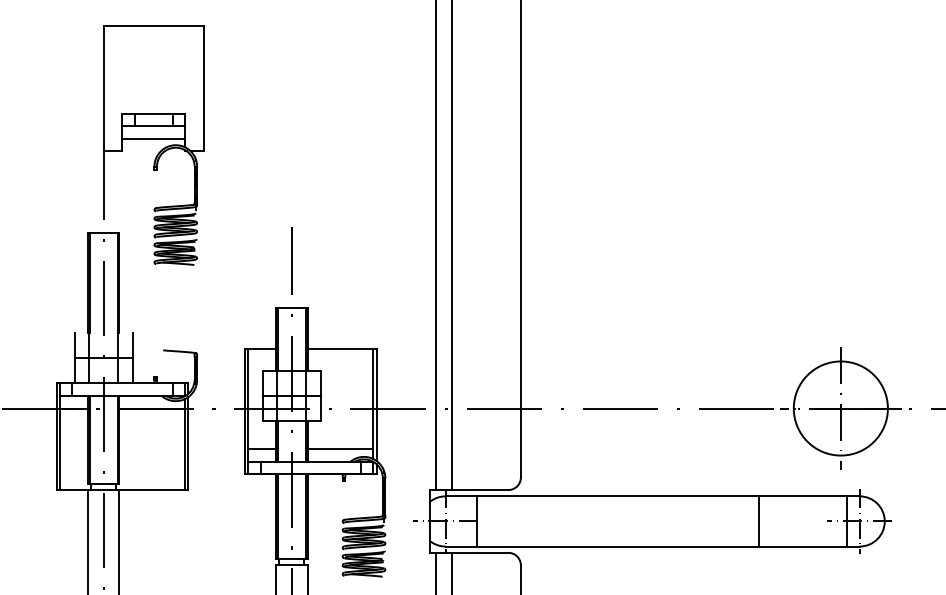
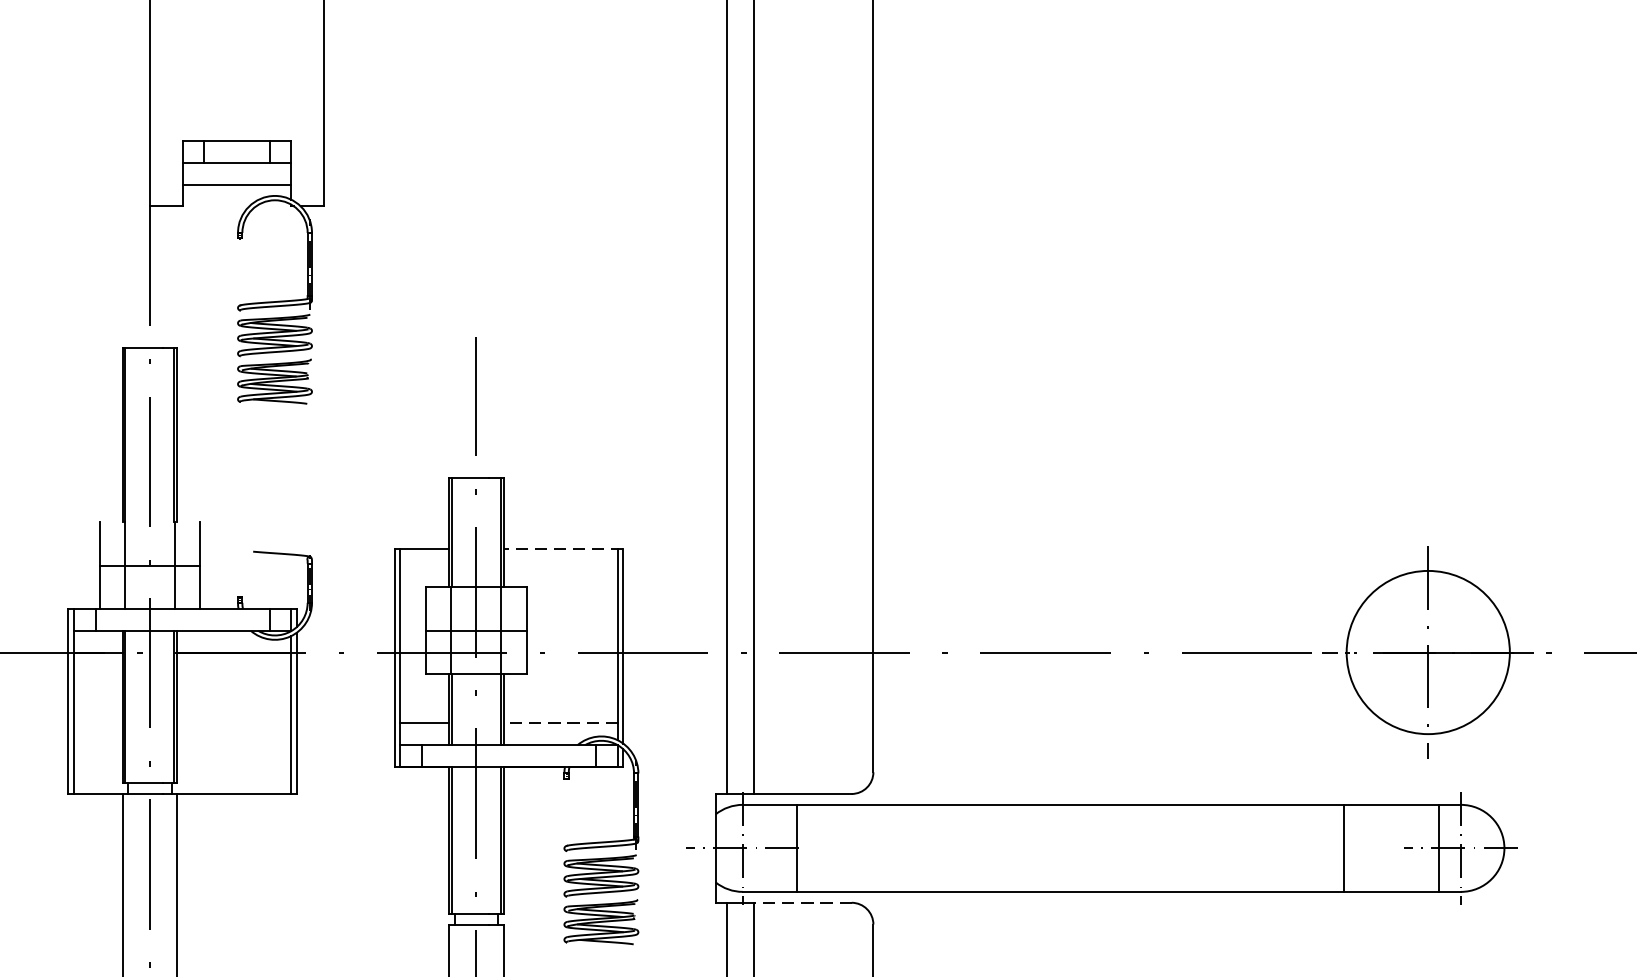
line: (342, 348) -> (564, 548), solid -> dashed
line: (340, 449) -> (560, 723), solid -> dashed
line: (759, 521) -> (1344, 848), moved
line: (479, 552) -> (801, 902), solid -> dashed

